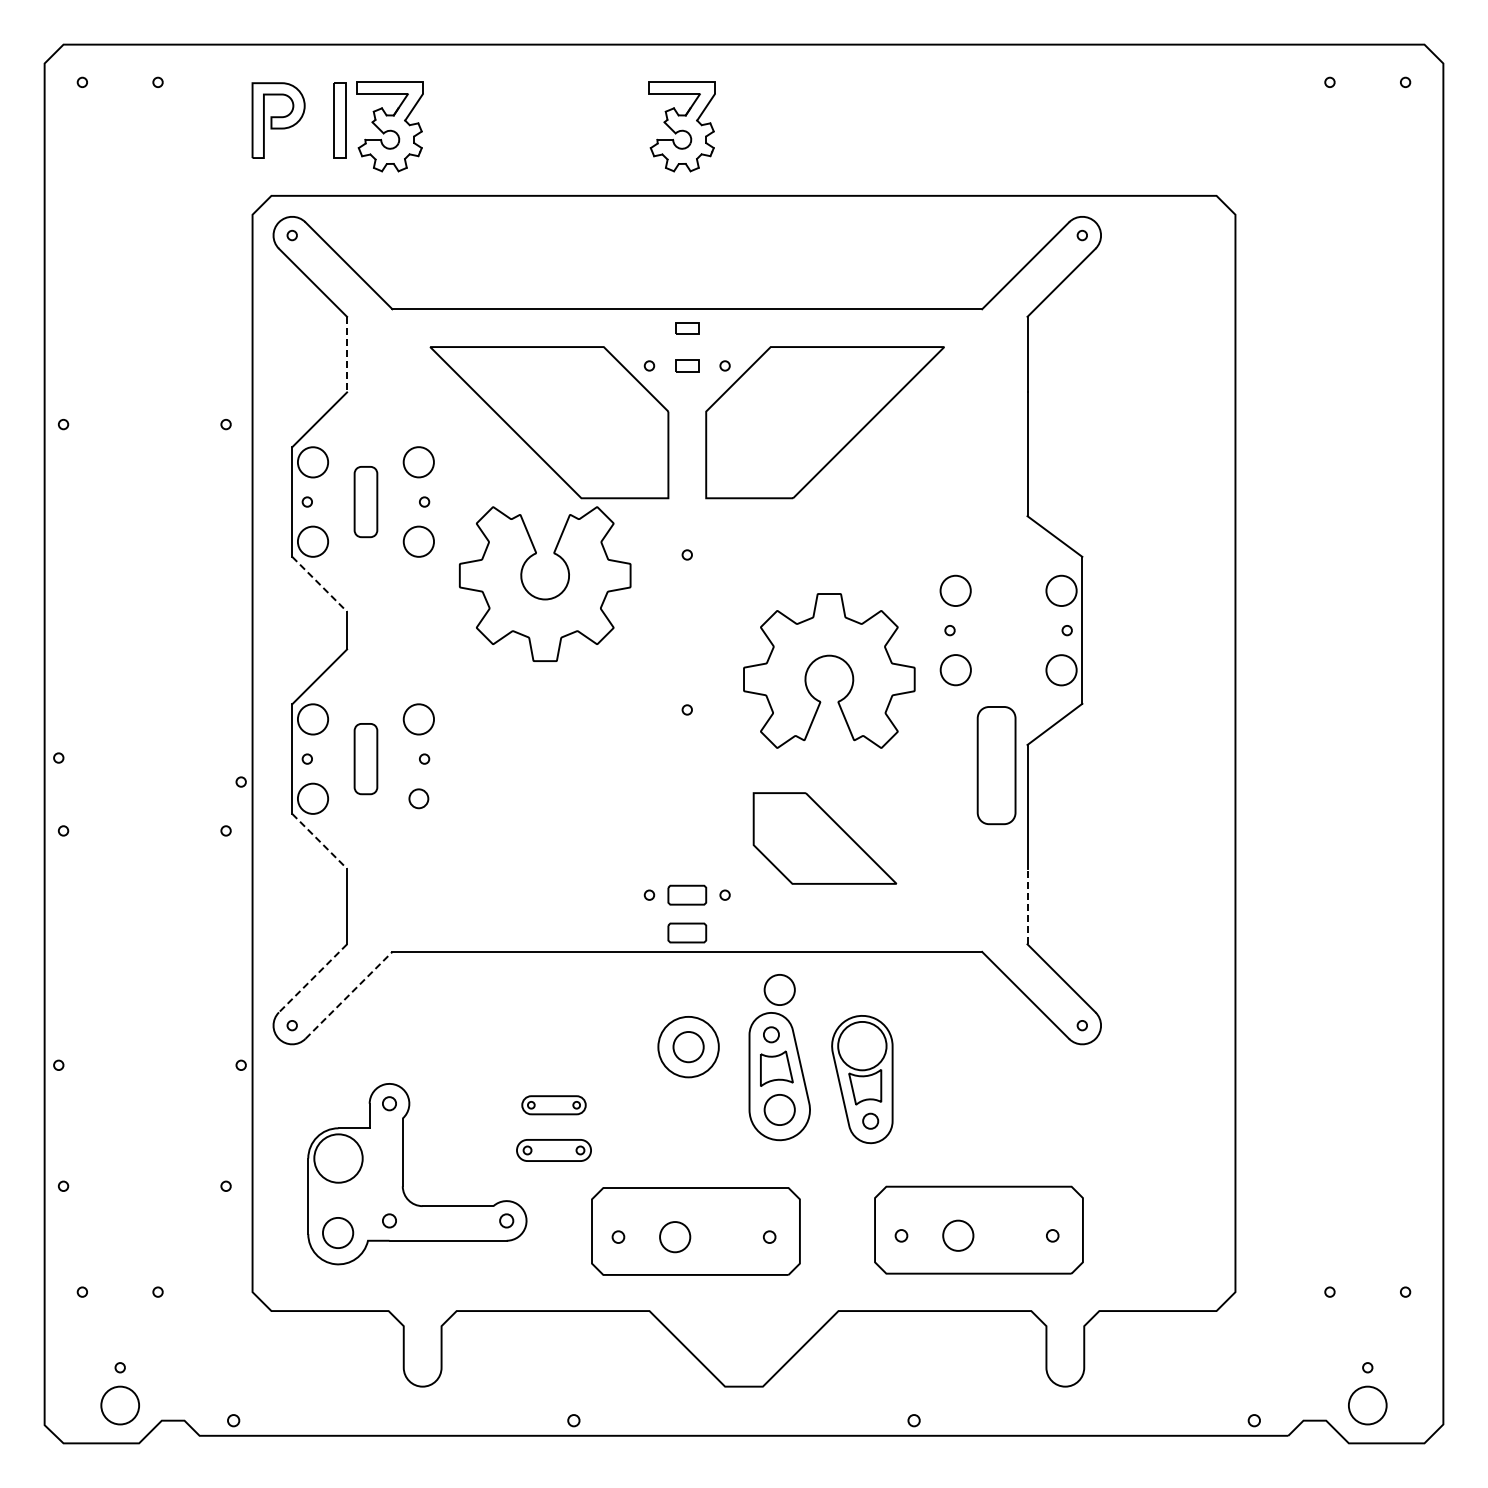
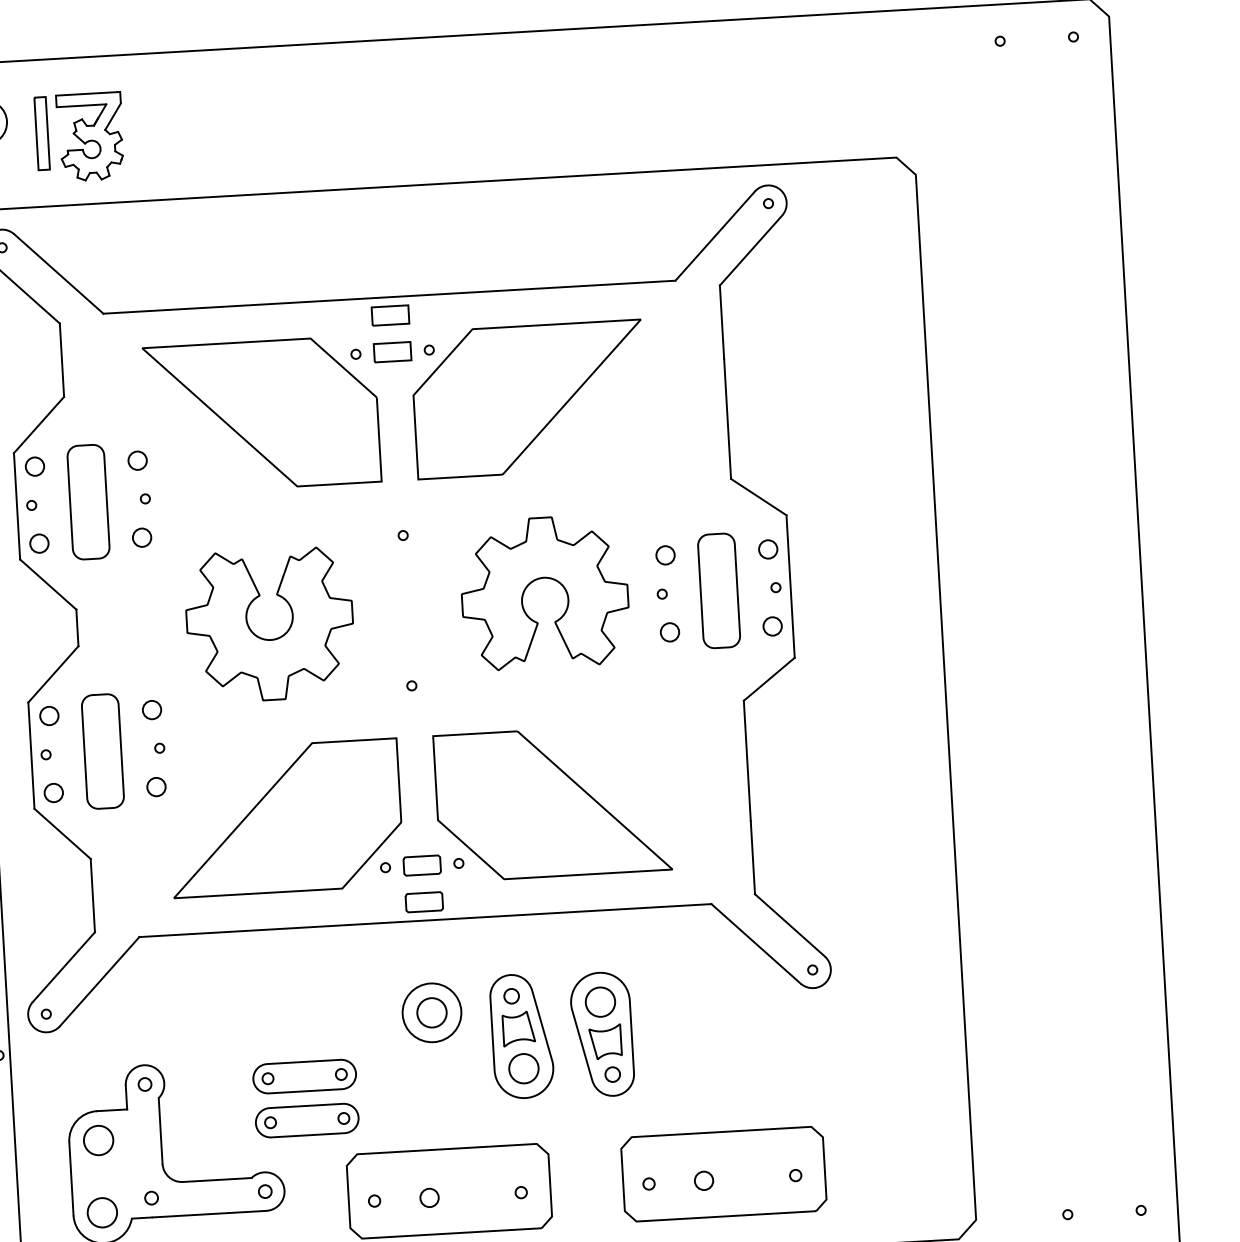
part: (681, 126) -> (373, 120), removed
part: (686, 328) -> (389, 315), size x1.67
line: (347, 354) -> (62, 360), dashed -> solid
part: (686, 365) -> (391, 351), size x1.67
circle: (312, 461) -> (34, 465), size x0.62
circle: (418, 462) -> (137, 460), size x0.62
part: (365, 501) -> (88, 501), size x1.67
circle: (312, 541) -> (38, 543), size x0.62
circle: (418, 541) -> (141, 537), size x0.62
line: (319, 584) -> (48, 584), dashed -> solid
circle: (955, 590) -> (665, 555), size x0.62
circle: (1061, 590) -> (768, 549), size x0.62
part: (539, 597) -> (265, 638), moved
part: (824, 657) -> (539, 579), moved
circle: (1061, 669) -> (772, 625), size x0.62
circle: (955, 670) -> (669, 632), size x0.62
circle: (312, 718) -> (48, 715), size x0.62
circle: (418, 718) -> (151, 709), size x0.62
part: (365, 758) -> (102, 750), size x1.67
part: (996, 765) -> (718, 590), moved
circle: (312, 798) -> (53, 792), size x0.62
part: (549, 838) -> (285, 818), added
part: (824, 838) -> (552, 802), size x1.67
line: (319, 841) -> (62, 834), dashed -> solid
line: (1027, 906) -> (752, 857), dashed -> solid
line: (312, 978) -> (63, 967), dashed -> solid
circle: (779, 989) -> (516, 951), removed
line: (349, 995) -> (100, 981), dashed -> solid
circle: (862, 1046) -> (600, 1002), size x0.62
part: (553, 1105) -> (304, 1077), size x1.67
part: (553, 1150) -> (306, 1120), size x1.43
circle: (338, 1158) -> (98, 1140), size x0.62
circle: (957, 1235) -> (703, 1180), size x0.62
circle: (674, 1236) -> (428, 1197), size x0.62

